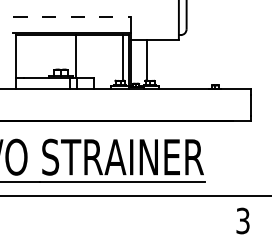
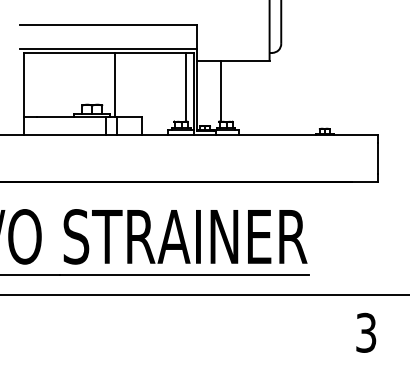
line: (72, 16) -> (109, 24), dashed -> solid

